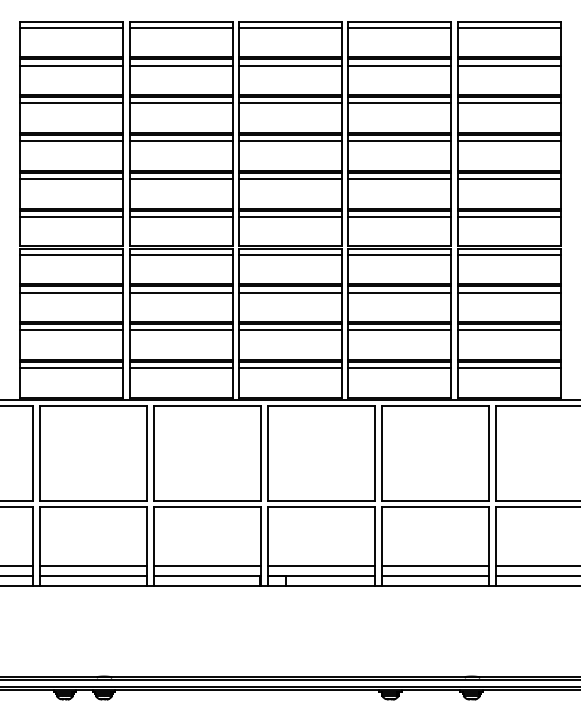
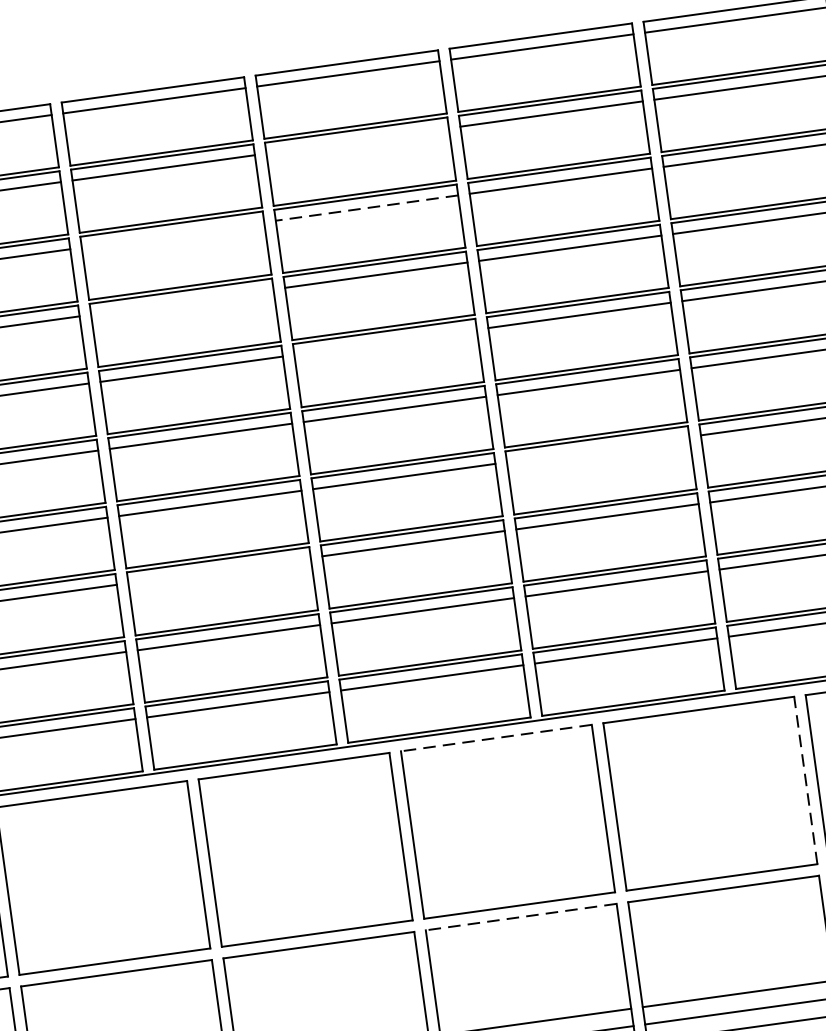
line: (290, 65) -> (357, 140), removed
line: (180, 103) -> (171, 235), removed
line: (289, 103) -> (365, 208), solid -> dashed
line: (180, 141) -> (181, 302), removed
line: (290, 179) -> (385, 343), removed
line: (399, 254) -> (597, 449), removed
line: (180, 292) -> (218, 570), removed
line: (321, 406) -> (496, 738), solid -> dashed
line: (489, 453) -> (806, 780), solid -> dashed
line: (321, 507) -> (521, 917), solid -> dashed

